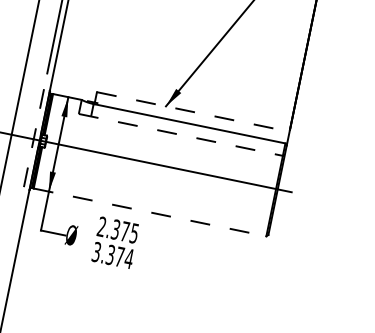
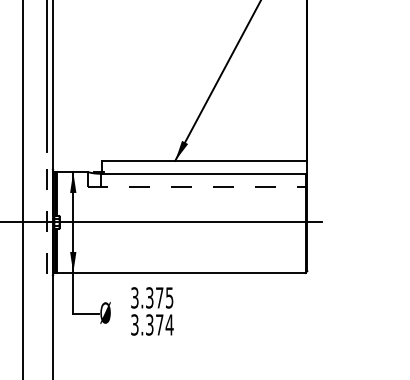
line: (193, 111) -> (204, 160), dashed -> solid
line: (150, 212) -> (181, 272), dashed -> solid
text: (101, 226) -> (134, 297), 2.375 -> 3.375

